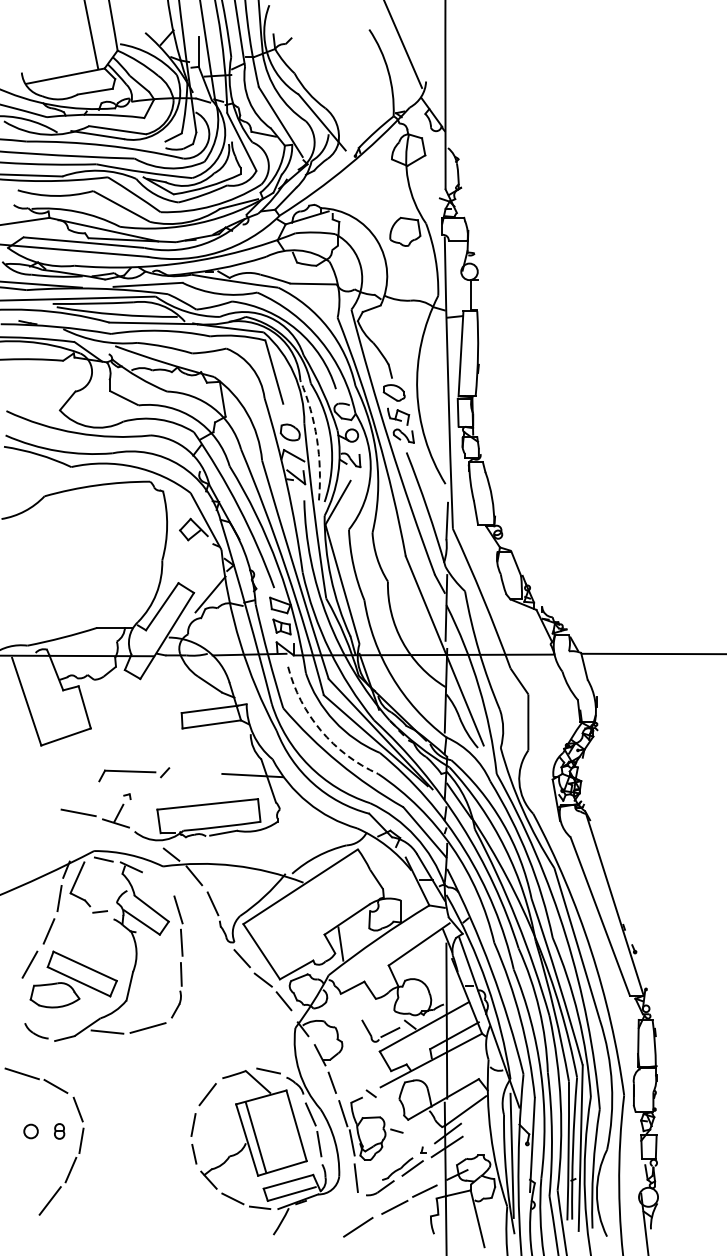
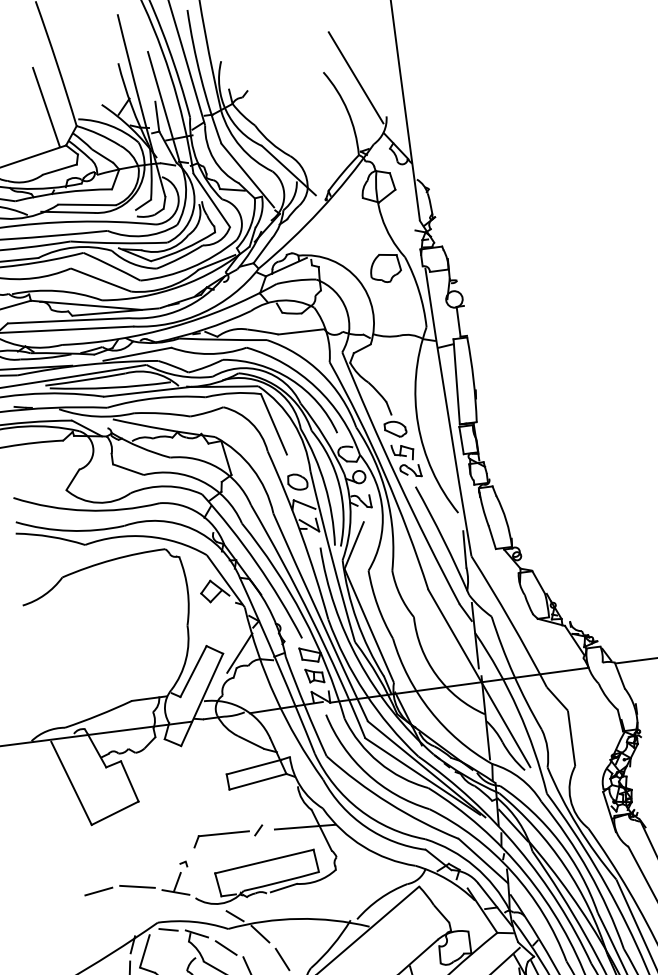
arc: (316, 439) -> (324, 485), dashed -> solid
arc: (320, 730) -> (366, 773), dashed -> solid
part: (134, 774) -> (228, 836), moved
line: (39, 812) -> (98, 891), added
line: (158, 885) -> (226, 948), added

